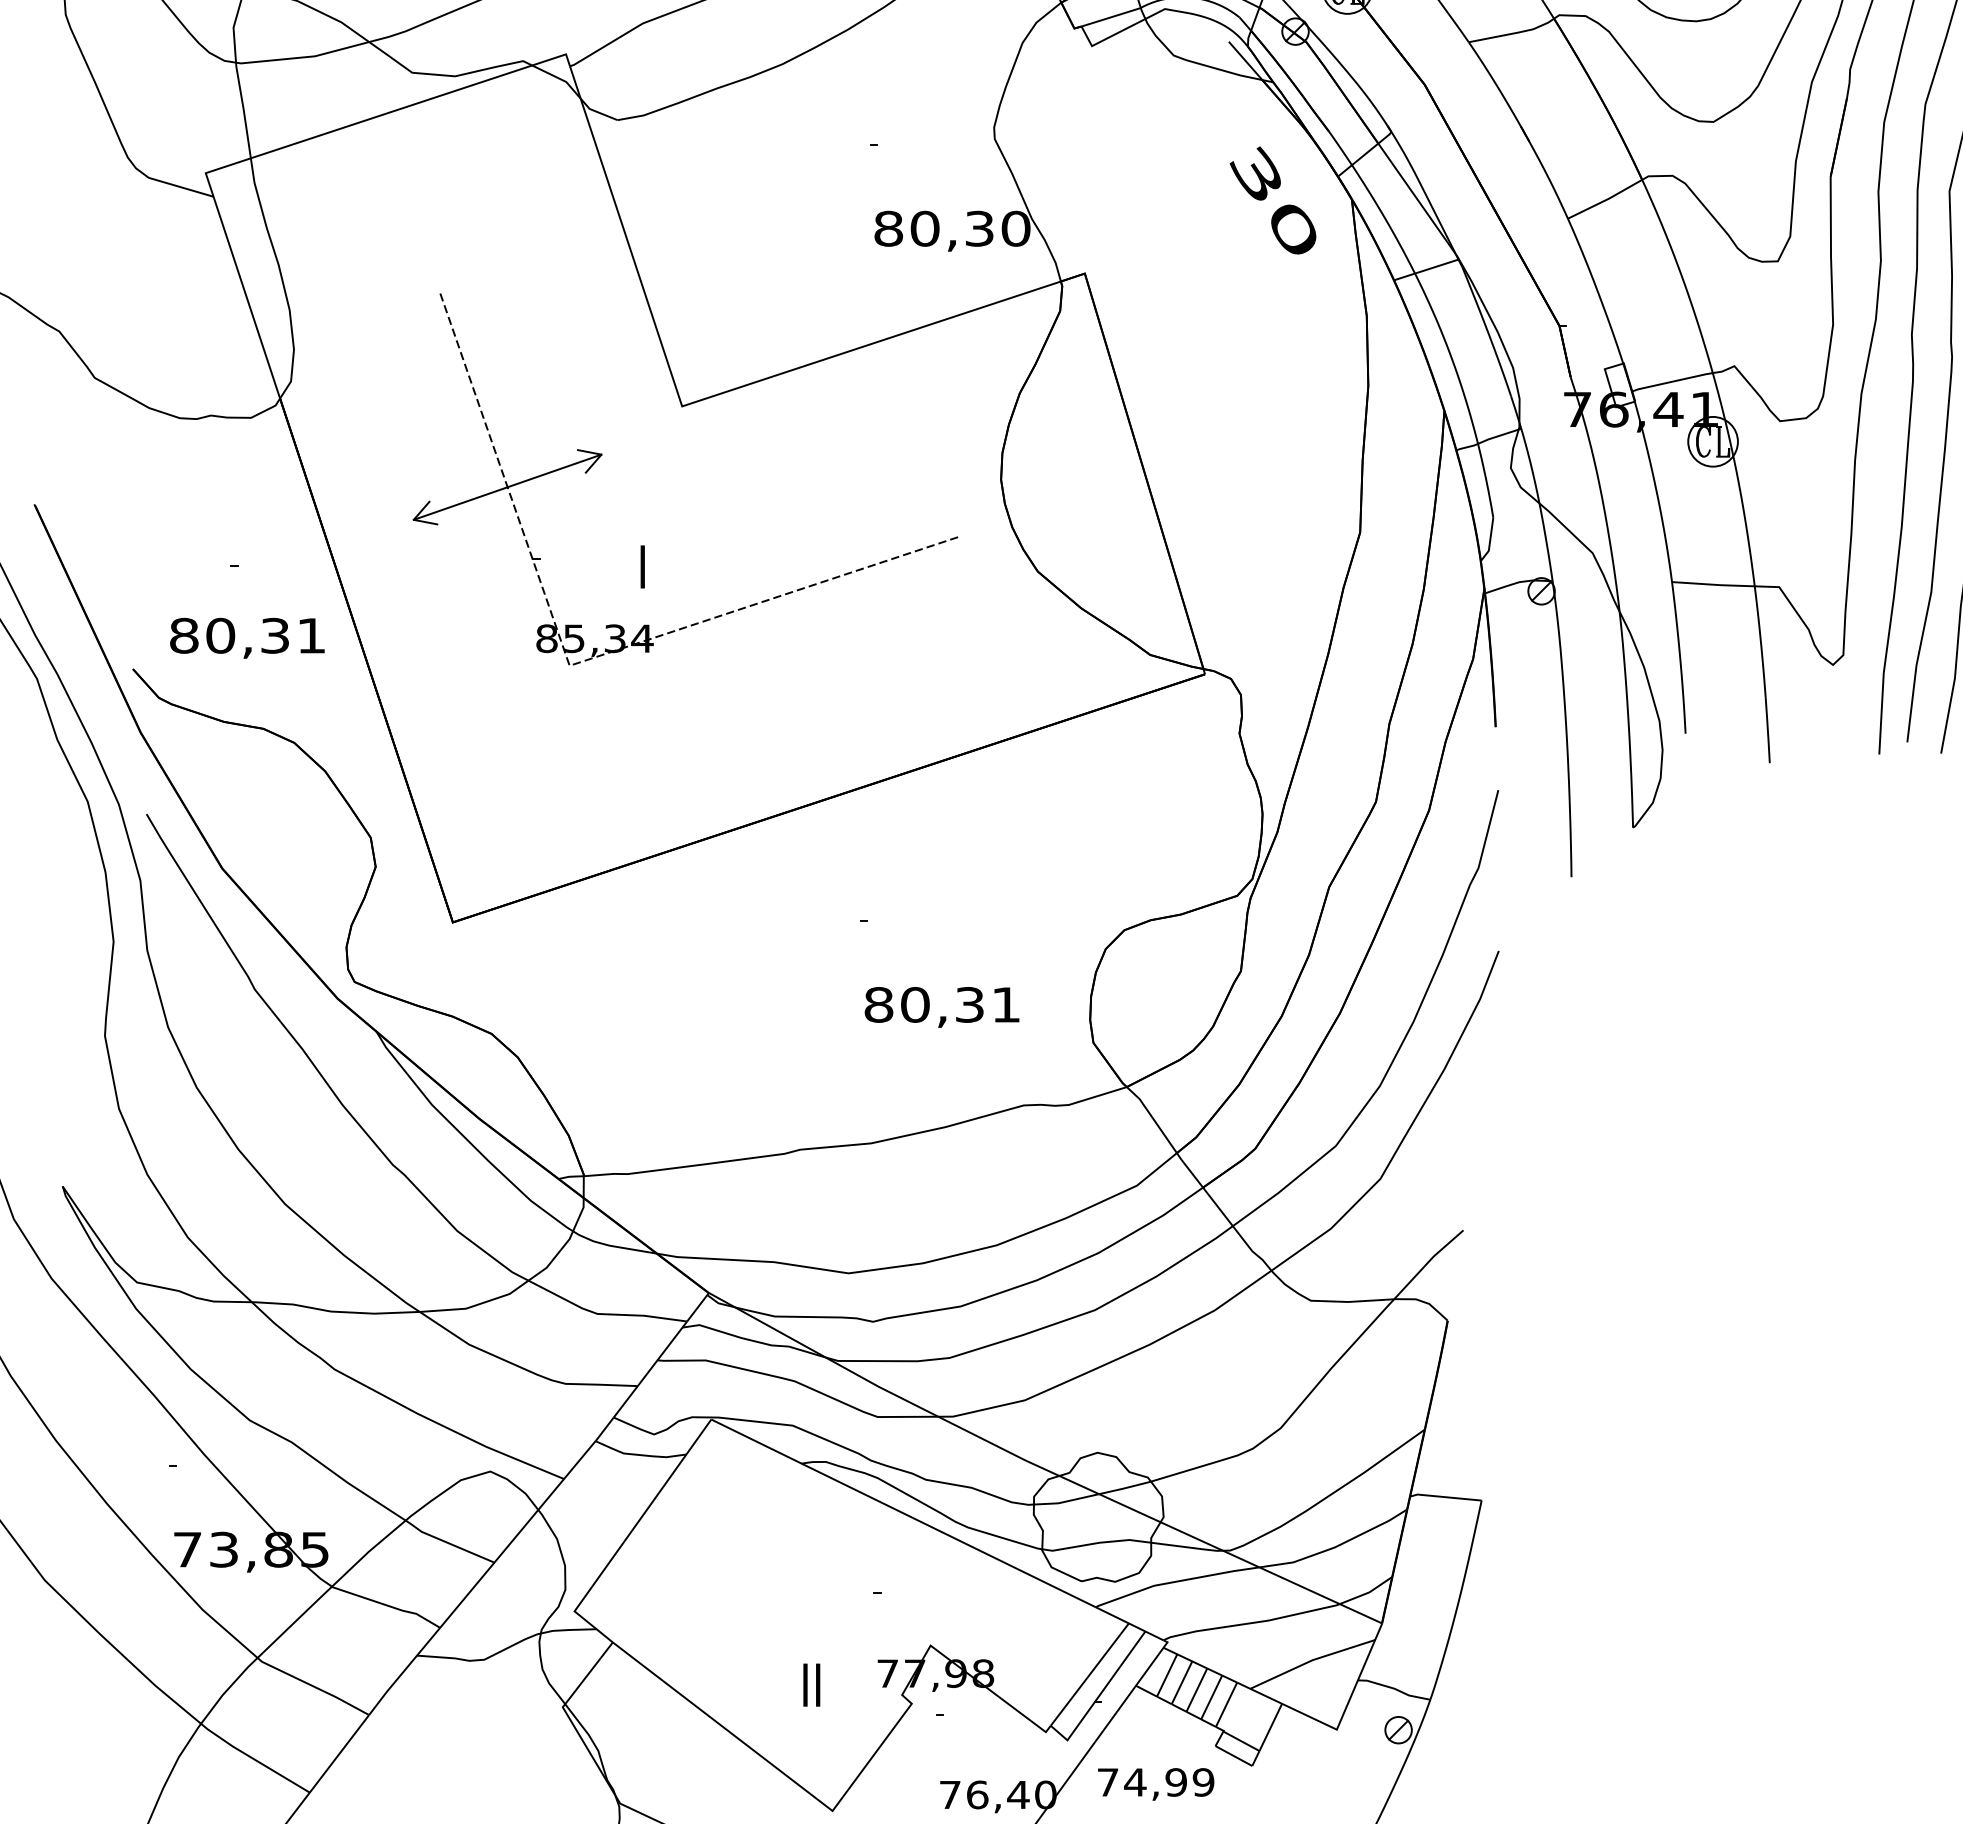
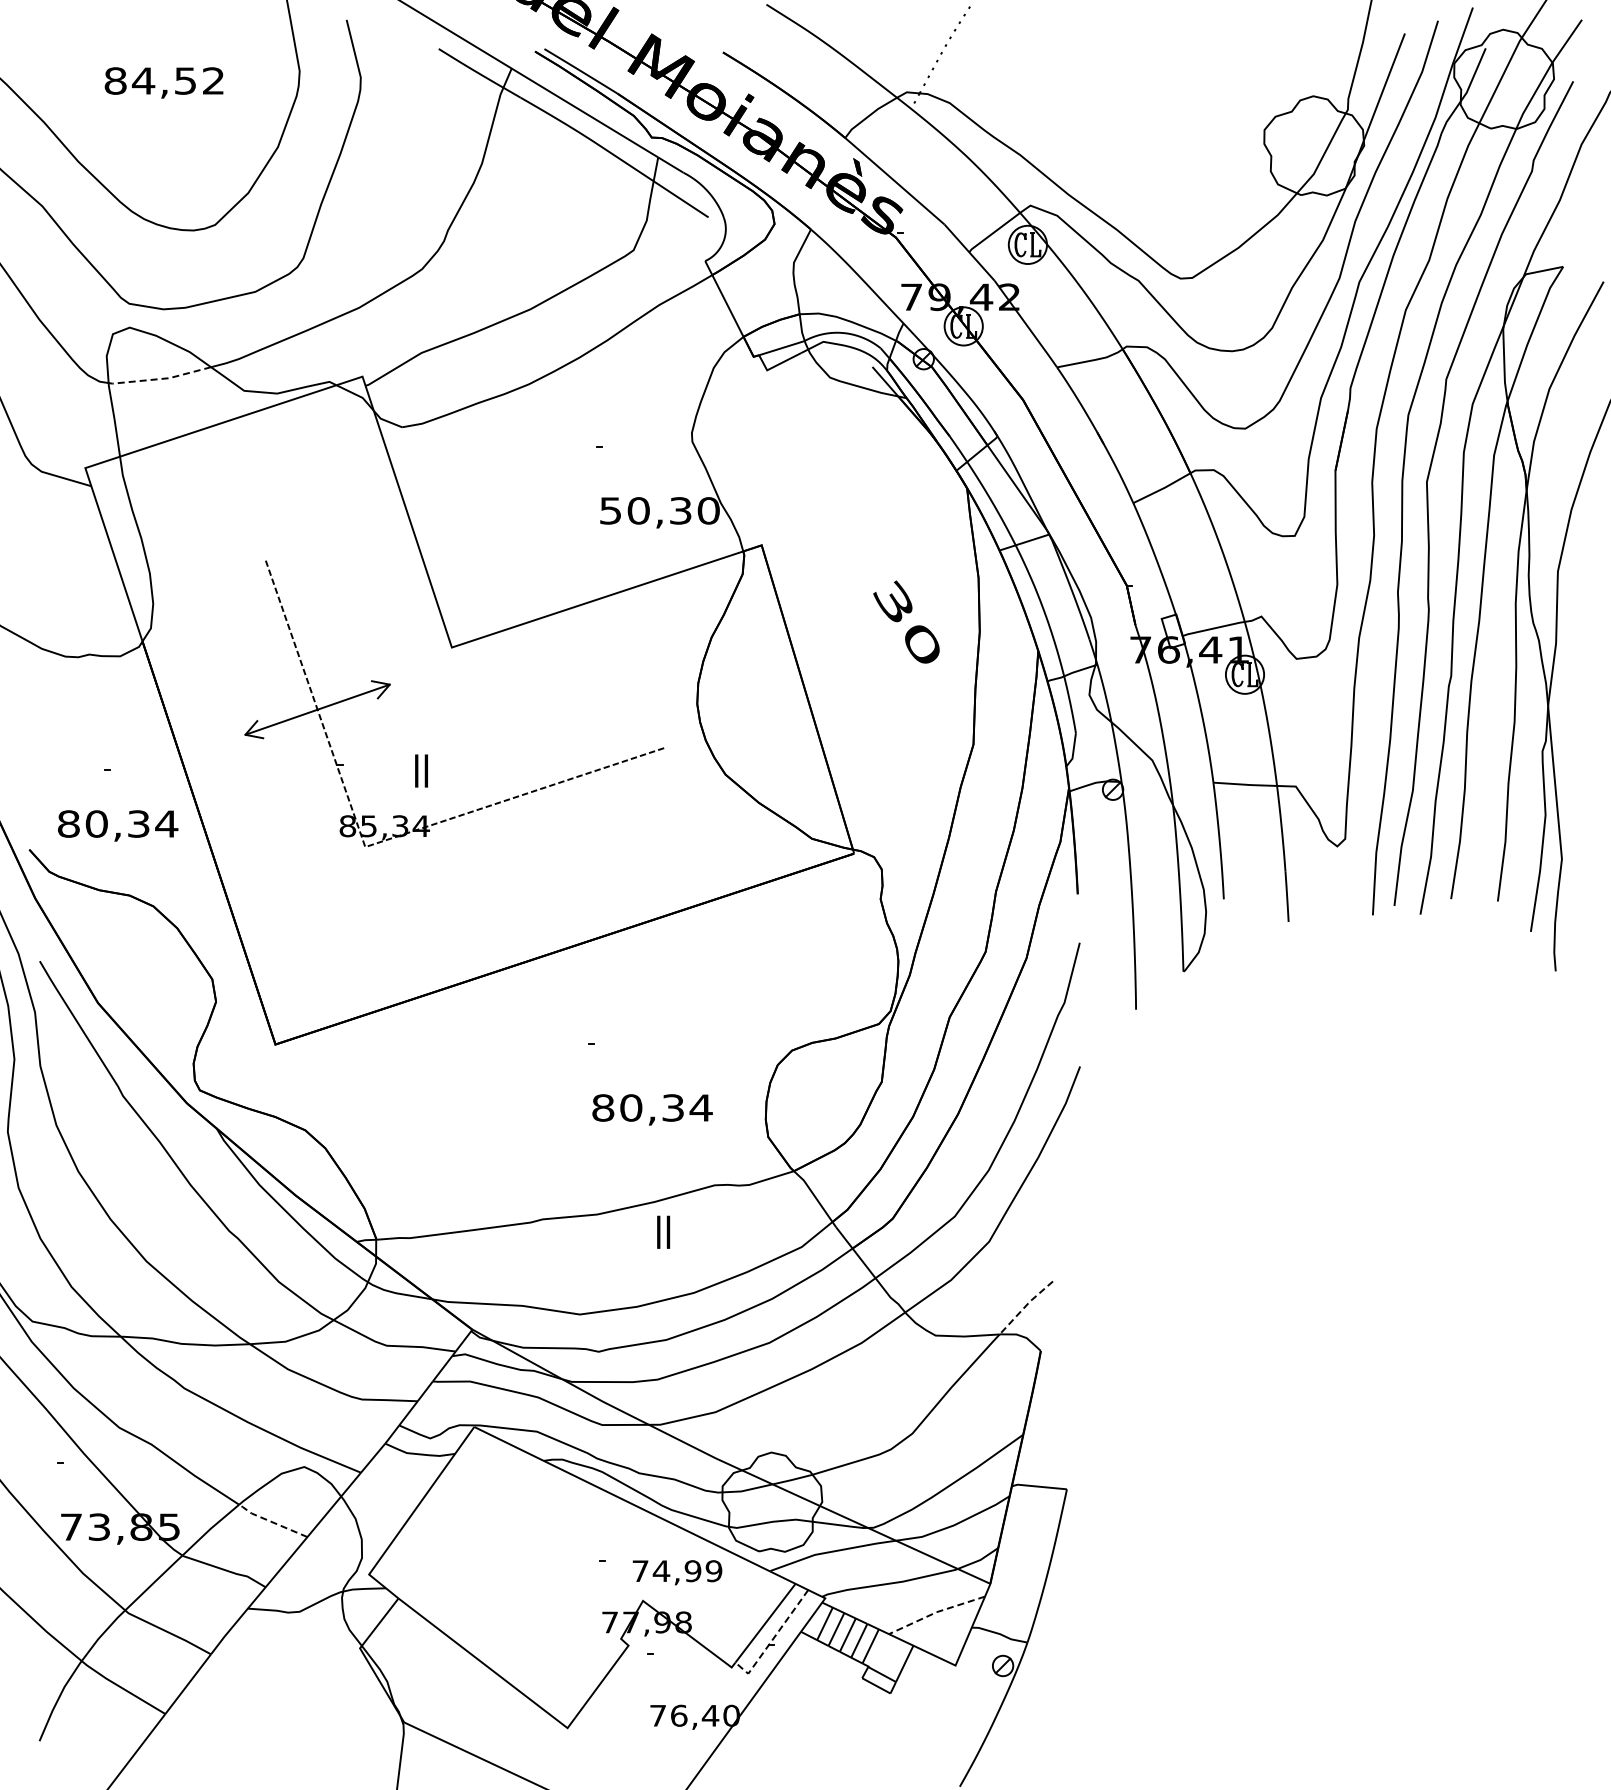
line: (303, 58) -> (160, 379), solid -> dashed
text: (1273, 199) -> (906, 621), moved
text: (888, 228) -> (610, 510), 80,30 -> 50,30
text: (642, 566) -> (421, 770), I -> II
text: (311, 635) -> (166, 823), 80,31 -> 80,34
text: (1005, 1004) -> (700, 1107), 80,31 -> 80,34
line: (1427, 1262) -> (1025, 1306), solid -> dashed
line: (446, 1542) -> (270, 1521), solid -> dashed
line: (1310, 1660) -> (935, 1612), solid -> dashed
text: (811, 1684) -> (663, 1231), moved
line: (1098, 1695) -> (772, 1639), solid -> dashed
text: (1156, 1784) -> (677, 1572), moved

